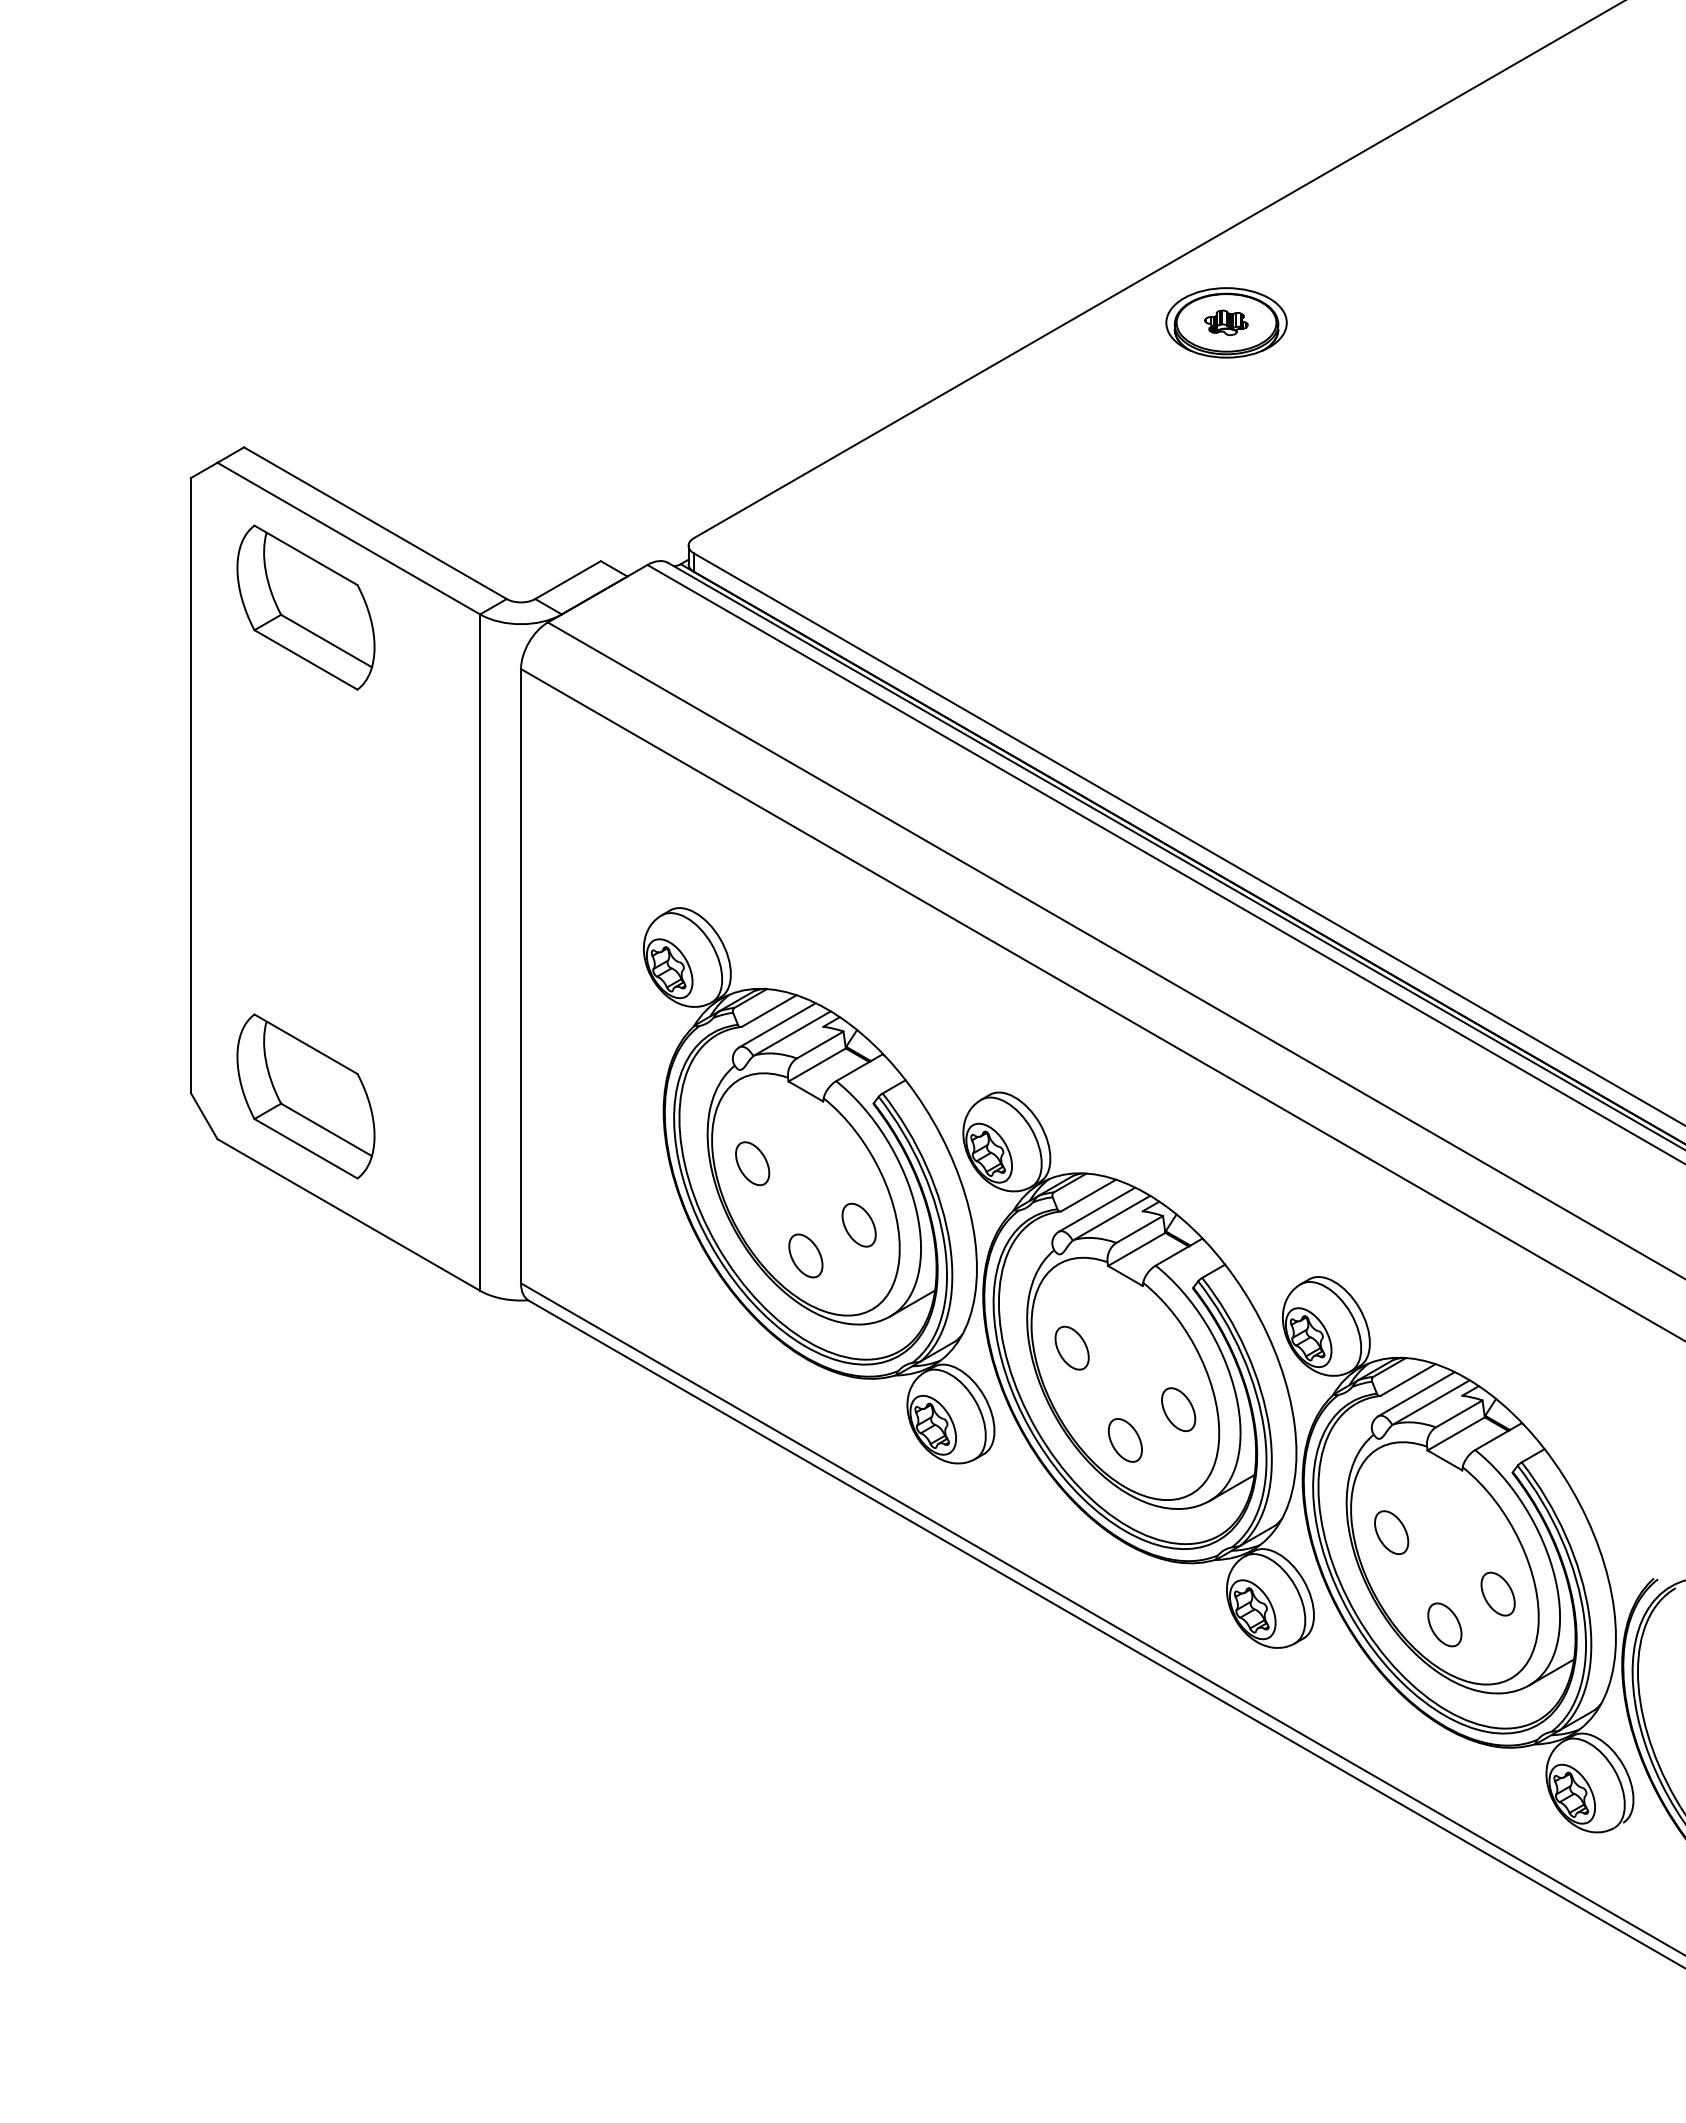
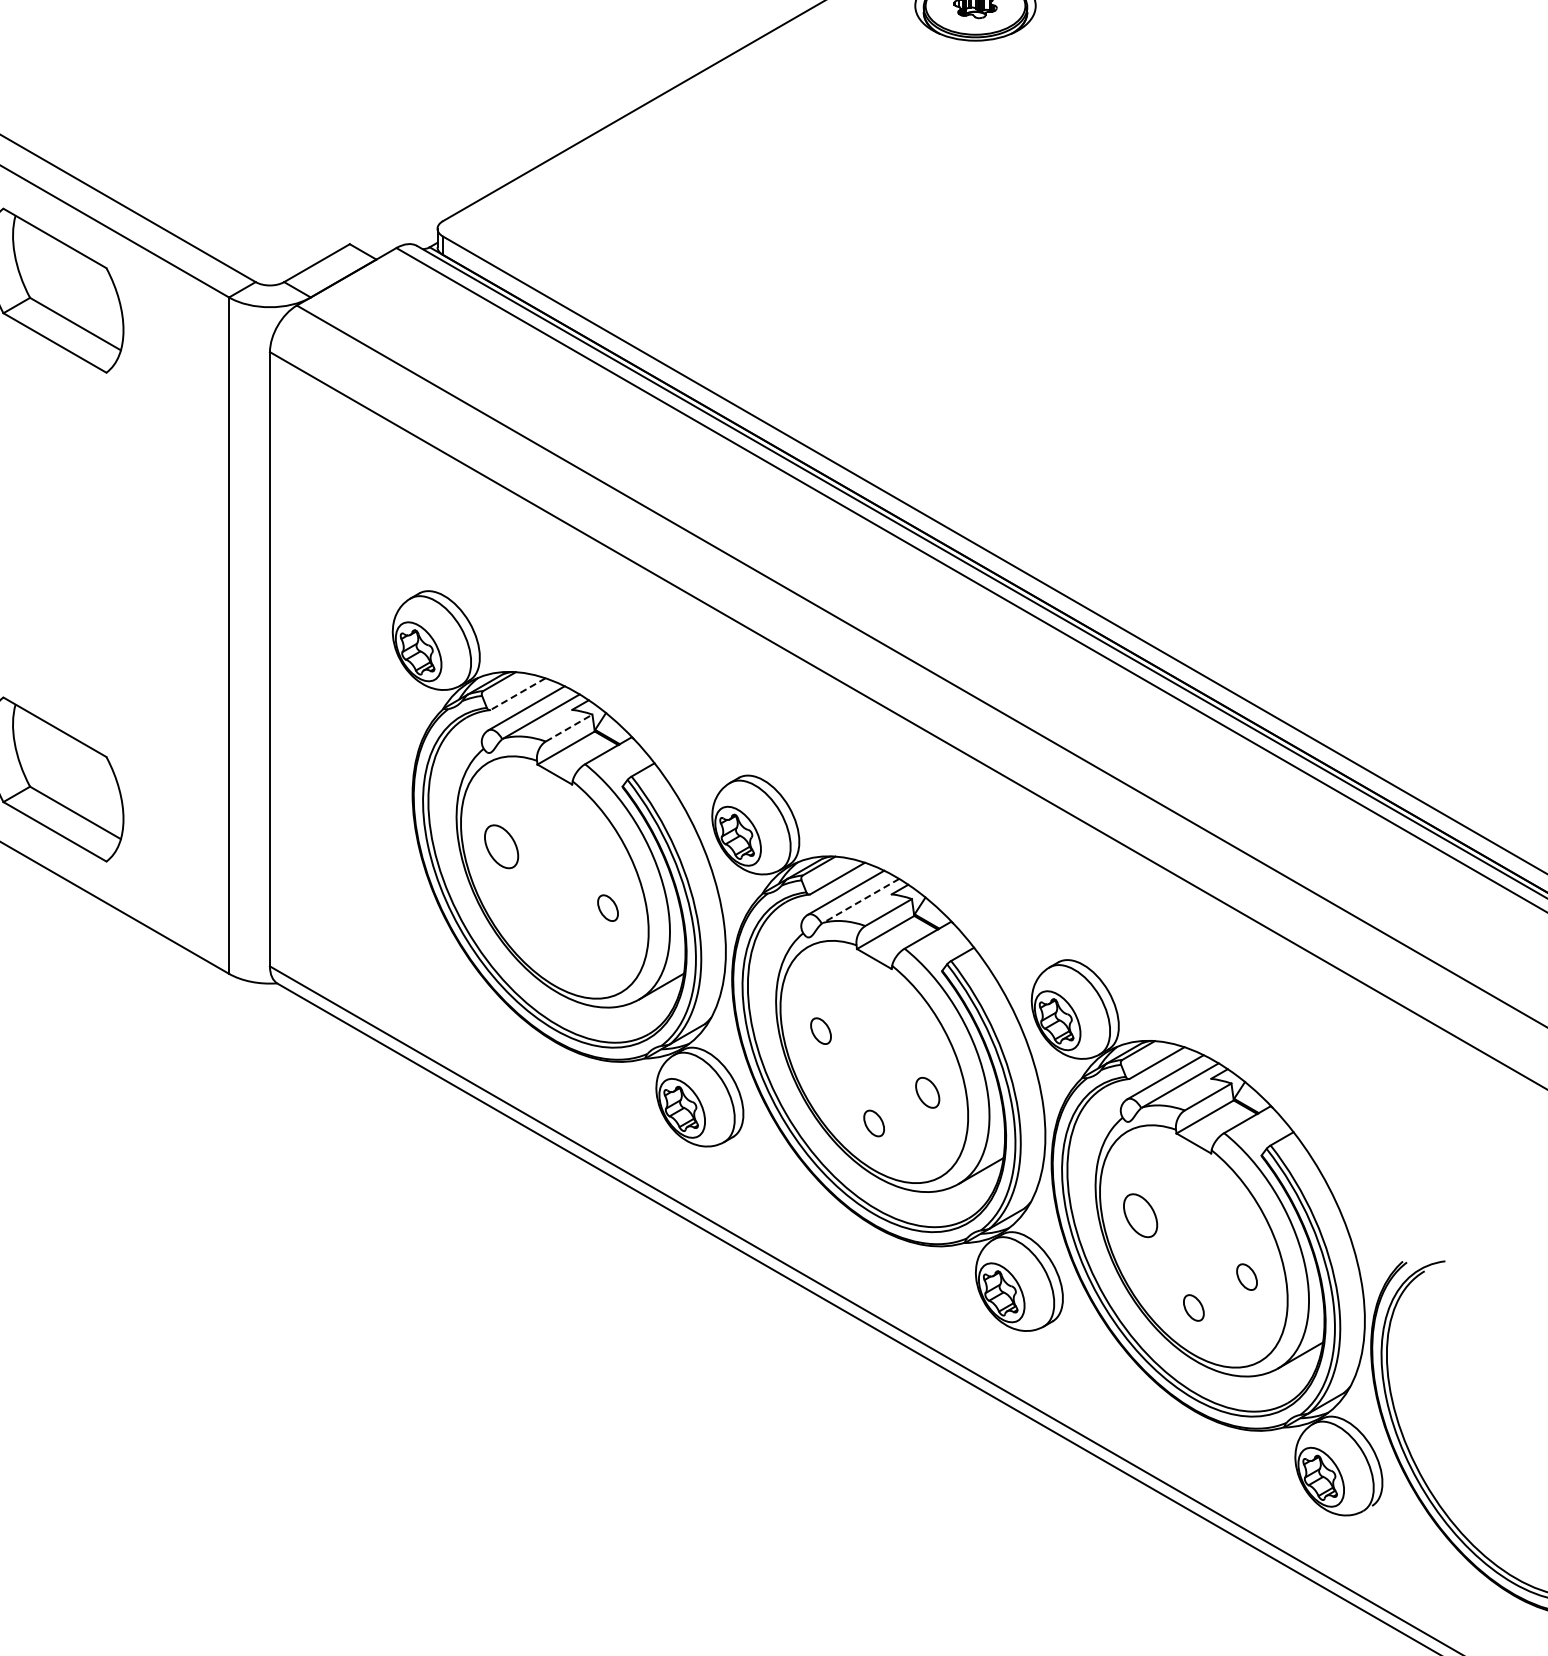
line: (769, 1011) -> (518, 694), solid -> dashed
line: (820, 1045) -> (569, 728), solid -> dashed
line: (1111, 1218) -> (860, 901), solid -> dashed
part: (858, 1224) -> (607, 907), size x0.6
part: (805, 1255) -> (554, 938), removed
part: (1071, 1347) -> (820, 1030), size x0.6
part: (1178, 1409) -> (927, 1092), size x0.7
part: (1124, 1440) -> (873, 1123), size x0.6
part: (1497, 1593) -> (1246, 1276), size x0.6
part: (1444, 1624) -> (1193, 1307), size x0.6

